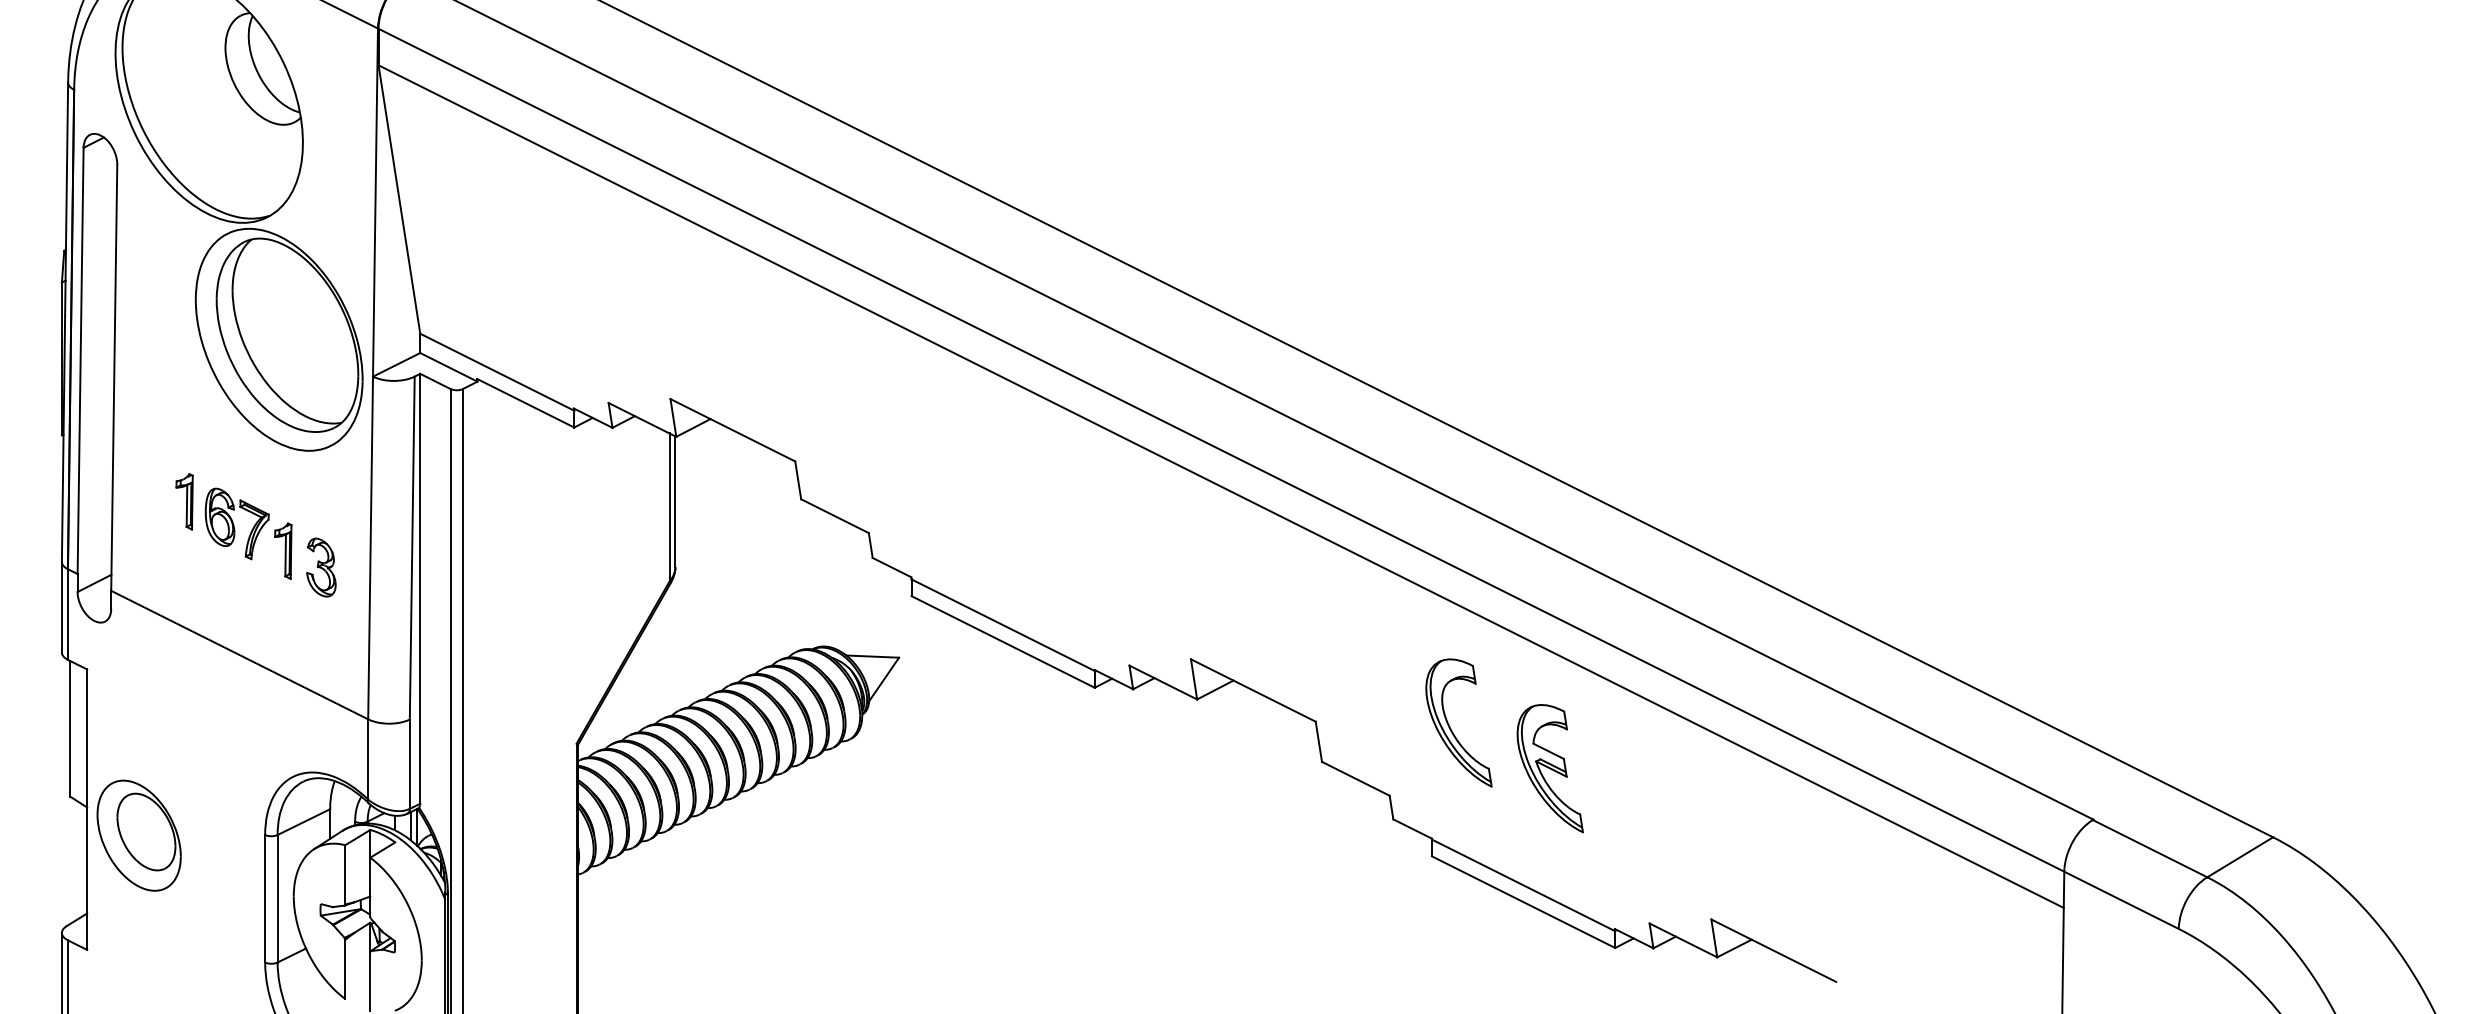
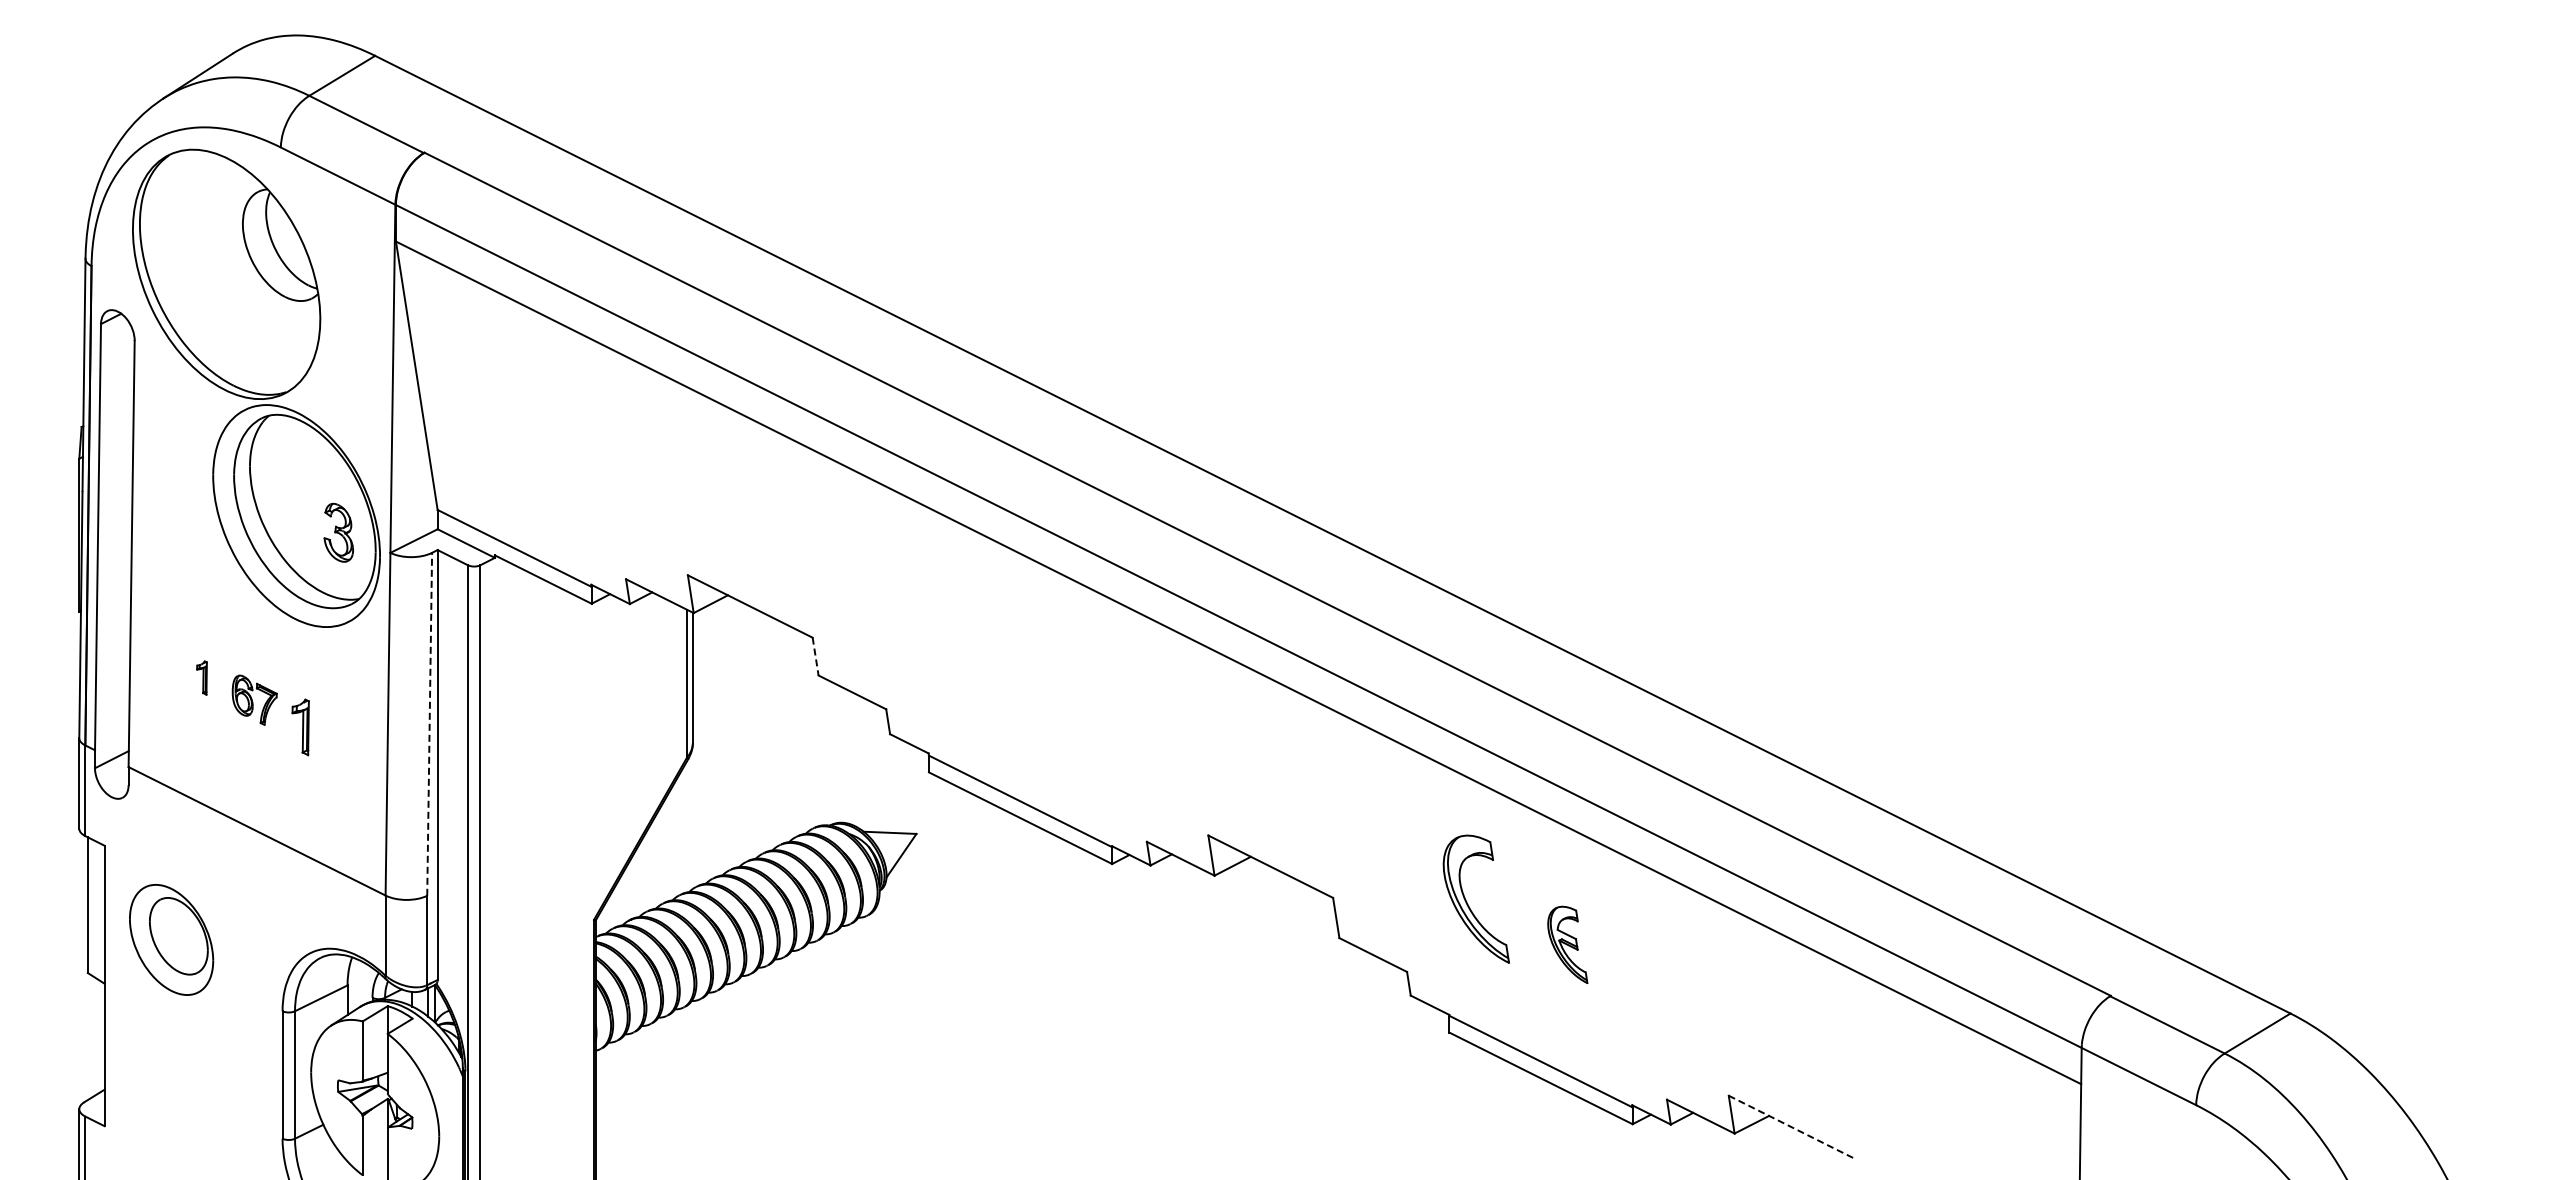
line: (798, 481) -> (815, 657), solid -> dashed
part: (184, 501) -> (201, 677), size x0.6
part: (237, 524) -> (254, 700), size x0.7
line: (412, 547) -> (429, 723), solid -> dashed
part: (321, 567) -> (338, 532), moved
part: (1550, 768) -> (1567, 944), size x0.6
part: (139, 835) -> (171, 939), moved
line: (1774, 950) -> (1791, 1126), solid -> dashed

